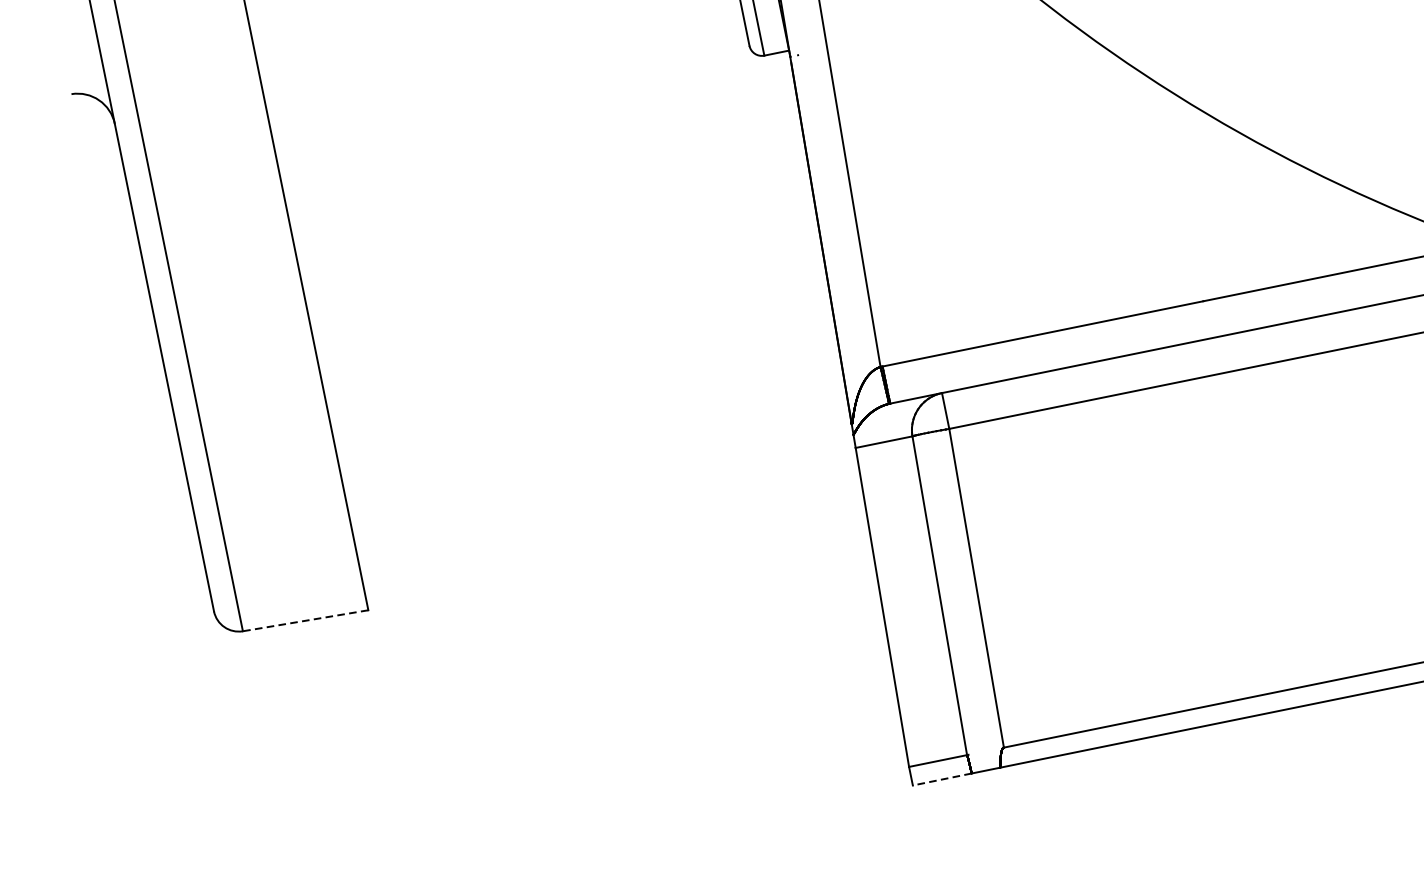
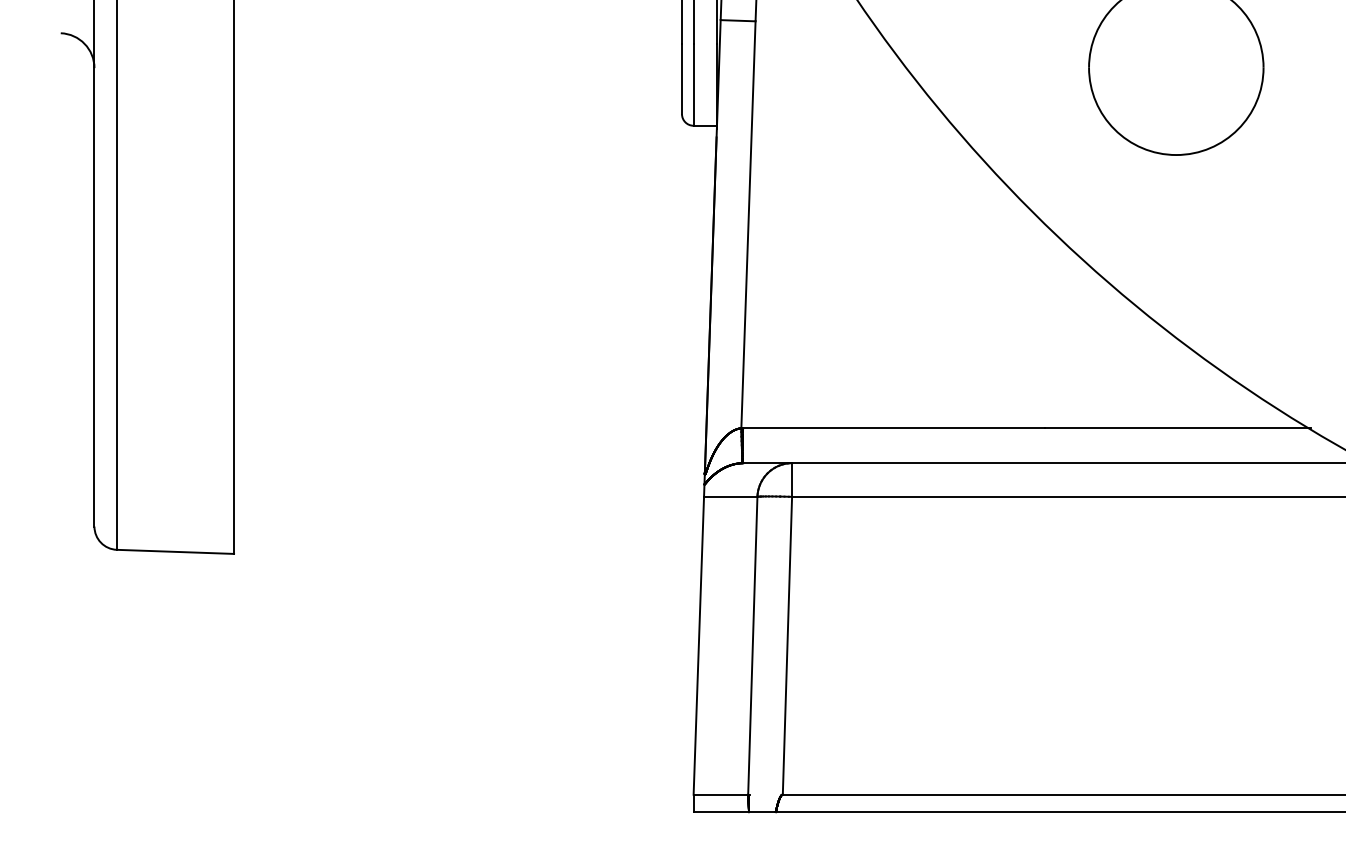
line: (305, 620) -> (175, 551), dashed -> solid
line: (942, 779) -> (721, 812), dashed -> solid

